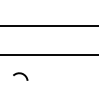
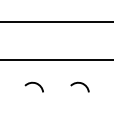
arc: (56, 74) -> (79, 84), added

